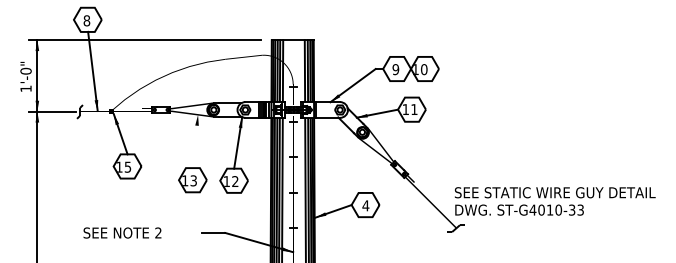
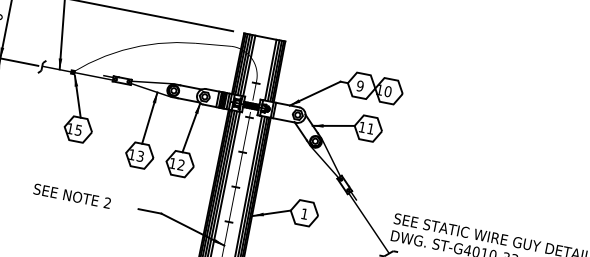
line: (195, 141) -> (149, 118), added
text: (365, 205) -> (304, 213), 4 -> 1
text: (122, 232) -> (72, 195), moved

